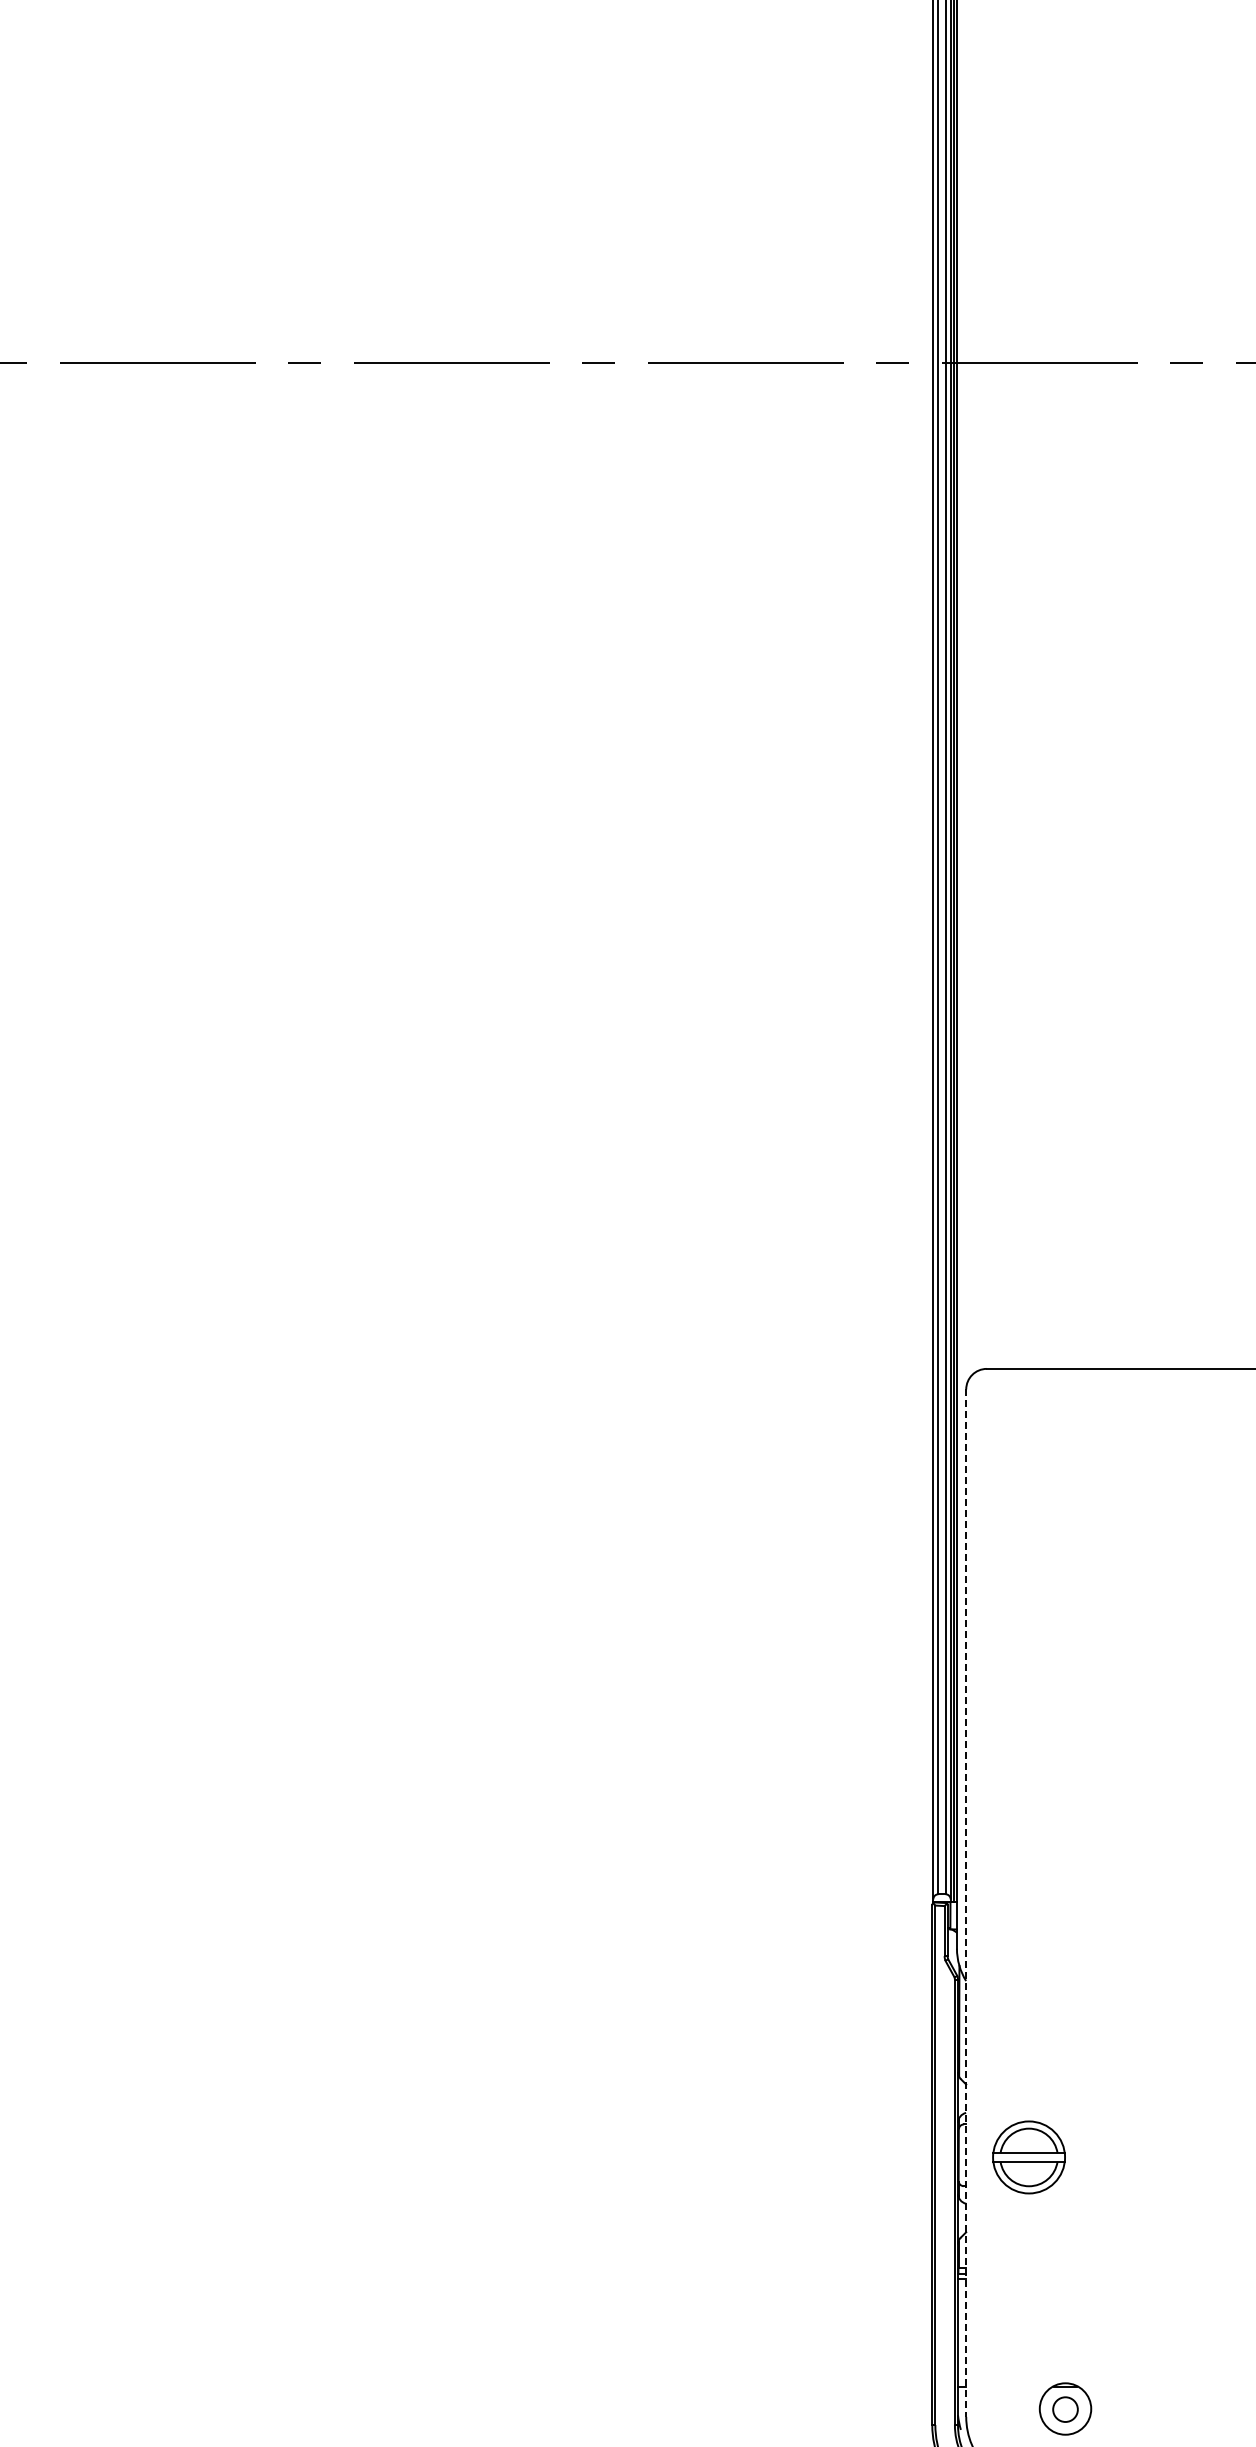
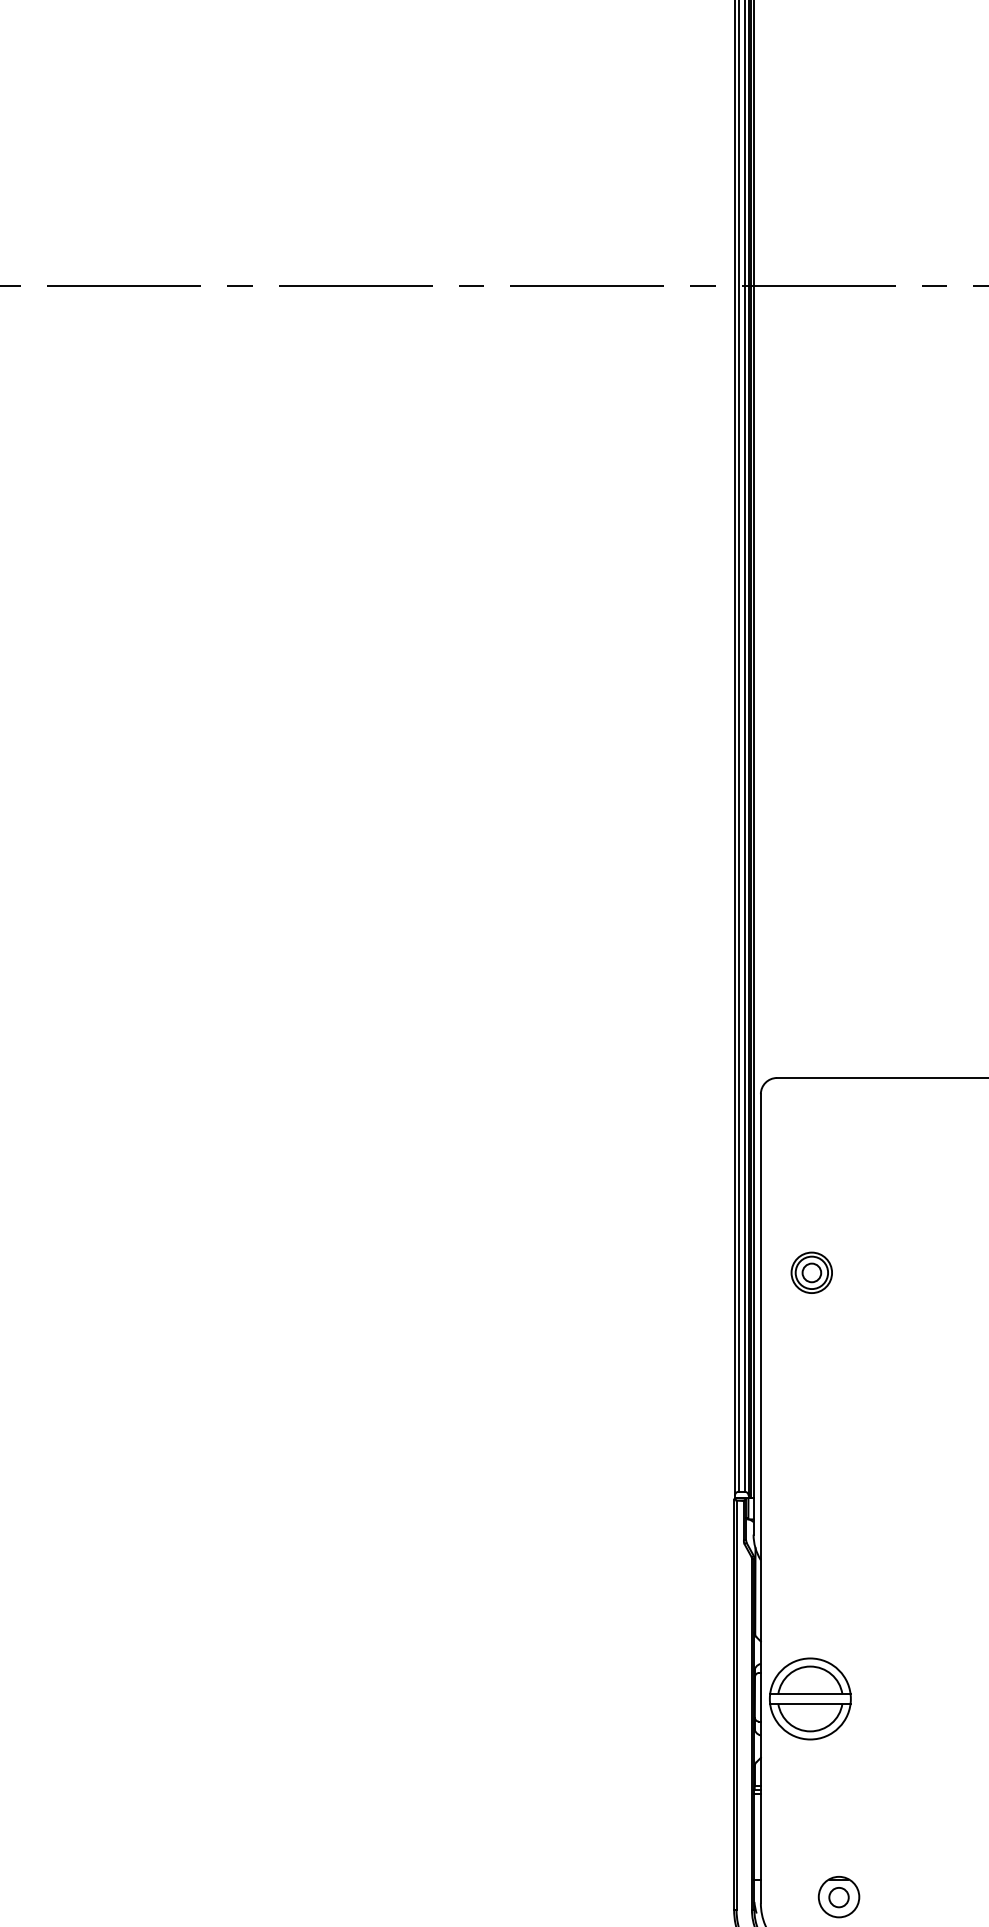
part: (1030, 1615) -> (811, 1272), added
line: (966, 1903) -> (761, 1499), dashed -> solid
part: (1028, 2157) -> (809, 1699), size x1.43

